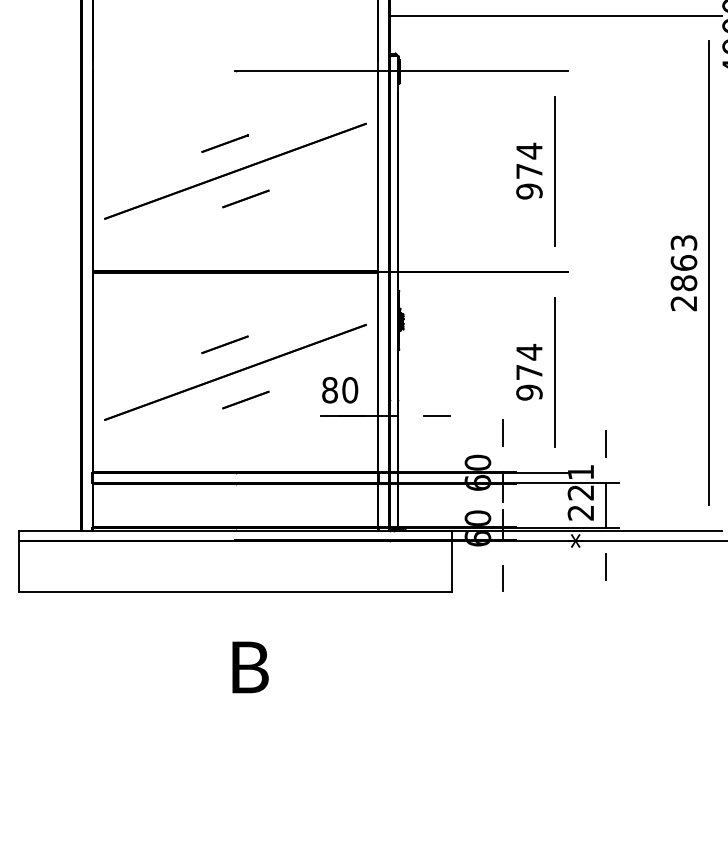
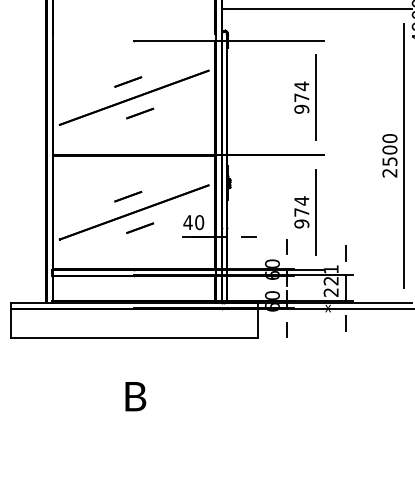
text: (683, 263) -> (389, 150), 2863 -> 2500
text: (328, 390) -> (187, 222), 80 -> 40
text: (249, 667) -> (135, 396), moved

